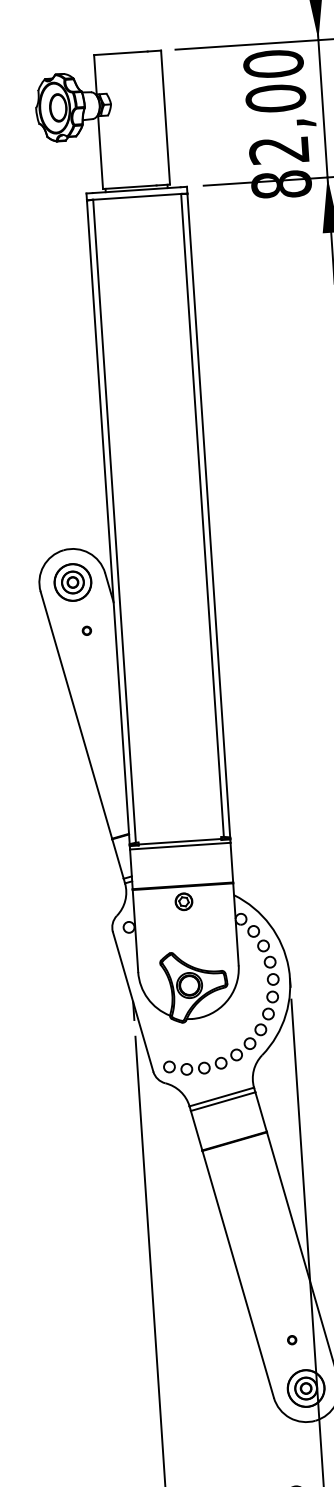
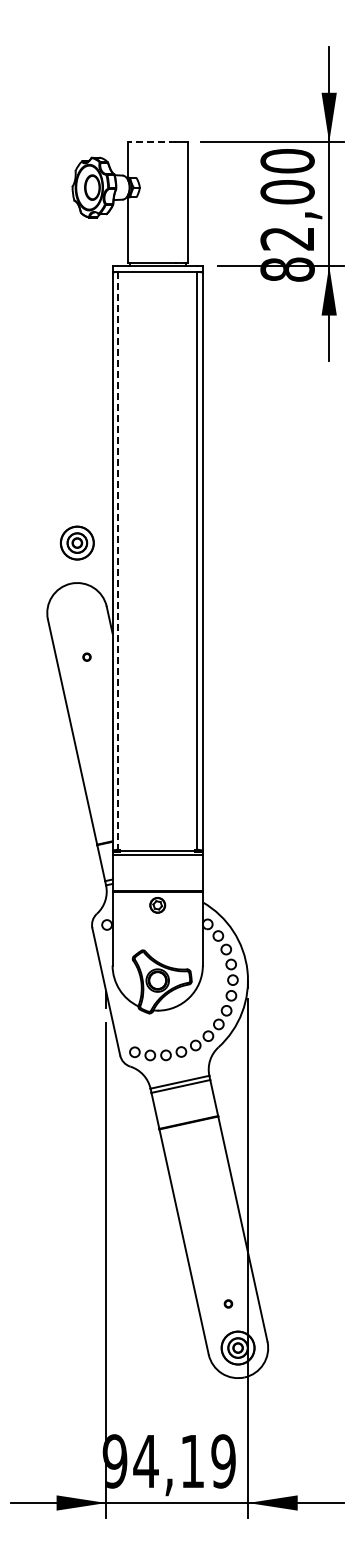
line: (120, 53) -> (151, 142), solid -> dashed
line: (114, 520) -> (118, 560), solid -> dashed
part: (71, 581) -> (76, 542), moved

